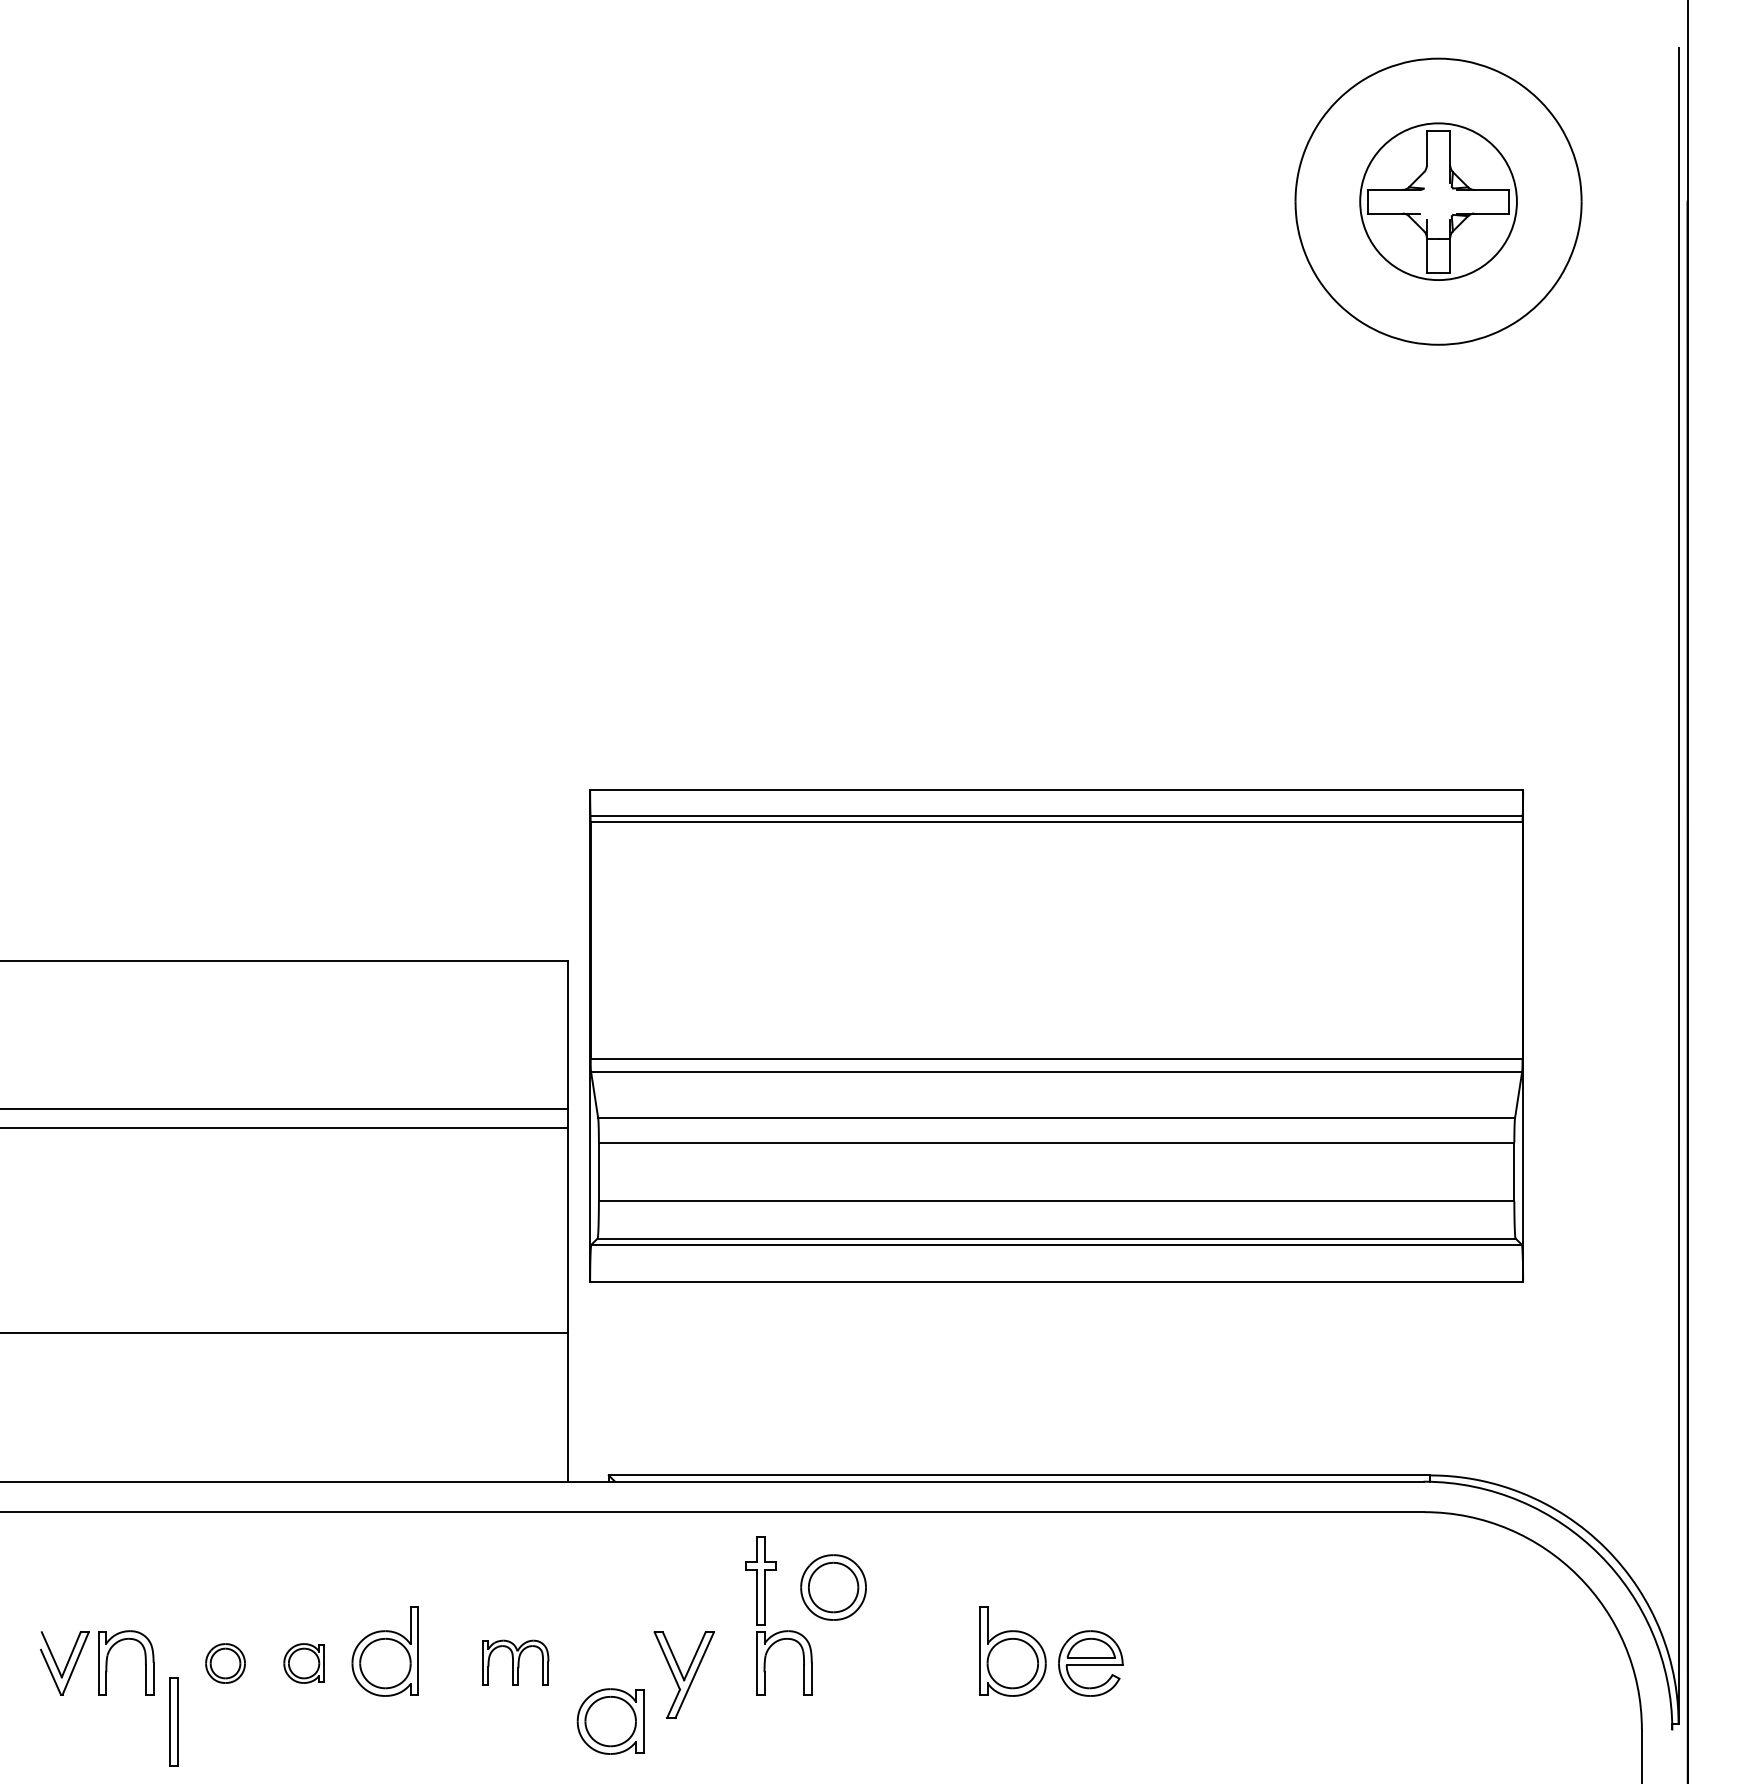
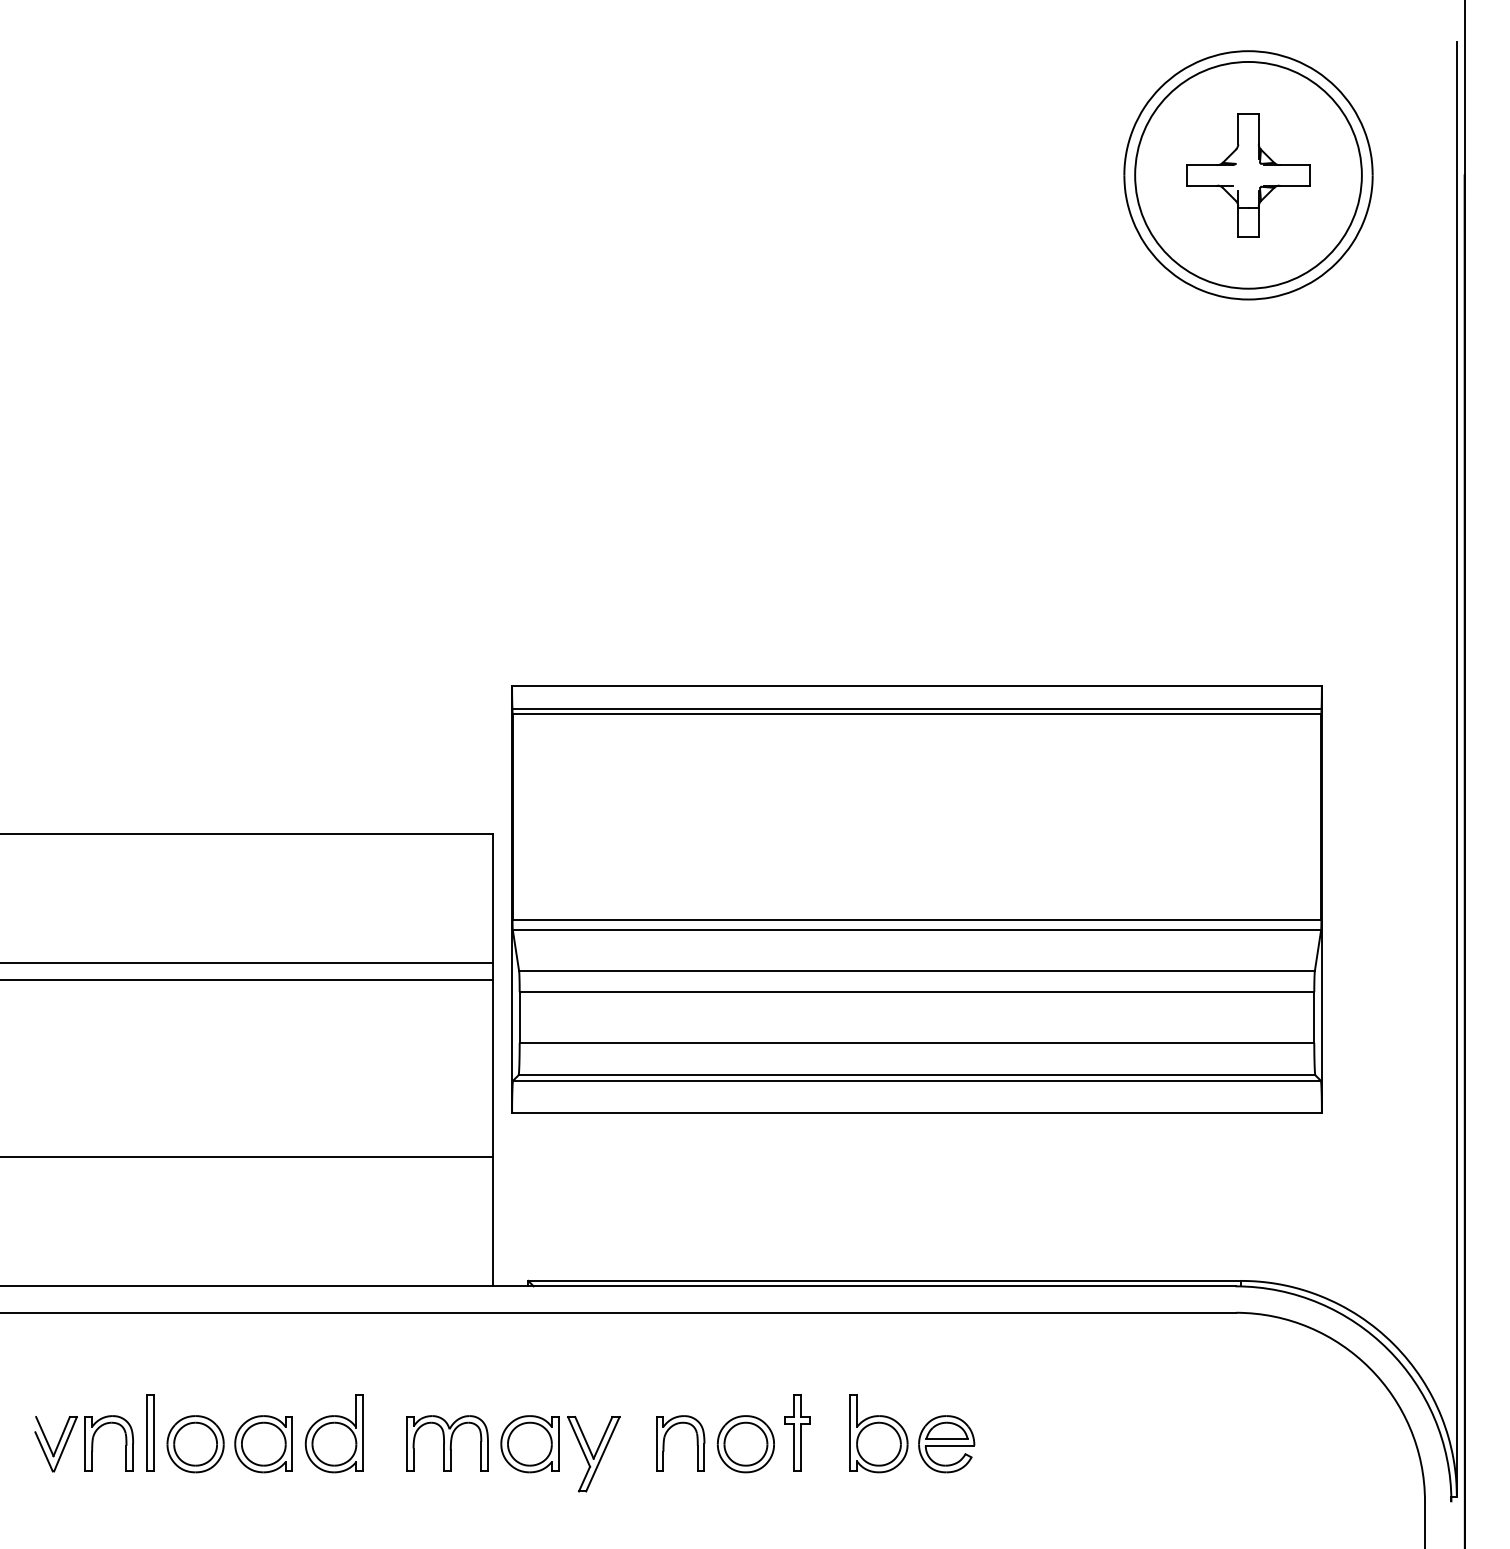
circle: (1438, 201) -> (1248, 175), size x1.67
part: (760, 1580) -> (797, 1432), moved
part: (833, 1587) -> (745, 1444), moved
part: (515, 1662) -> (447, 1443), size x1.43
part: (225, 1663) -> (195, 1444), size x1.67
part: (303, 1663) -> (263, 1444), size x1.67
part: (173, 1721) -> (150, 1432), moved
part: (610, 1721) -> (529, 1444), moved

